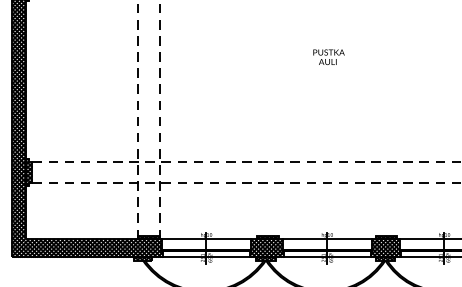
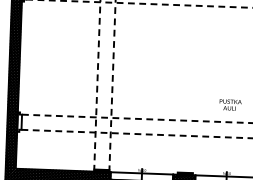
text: (328, 56) -> (230, 104), moved
hatch: (29, 172) -> (19, 122), removed

